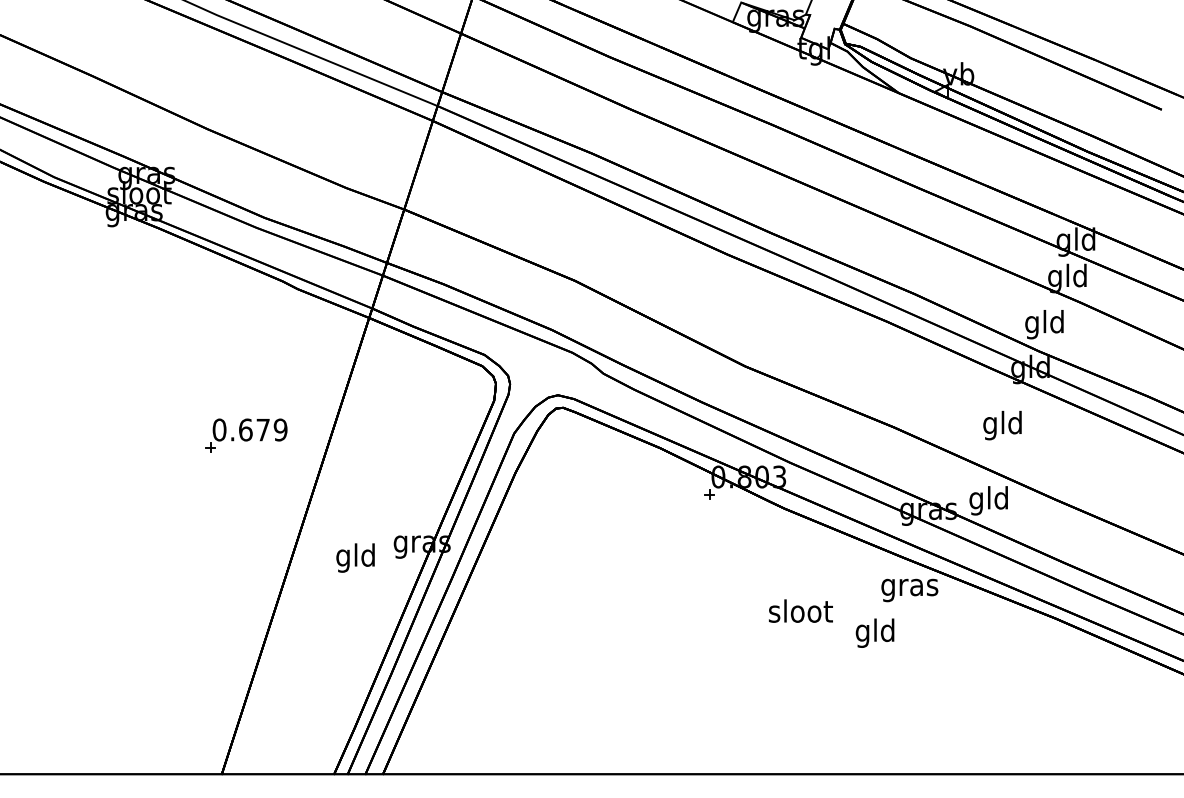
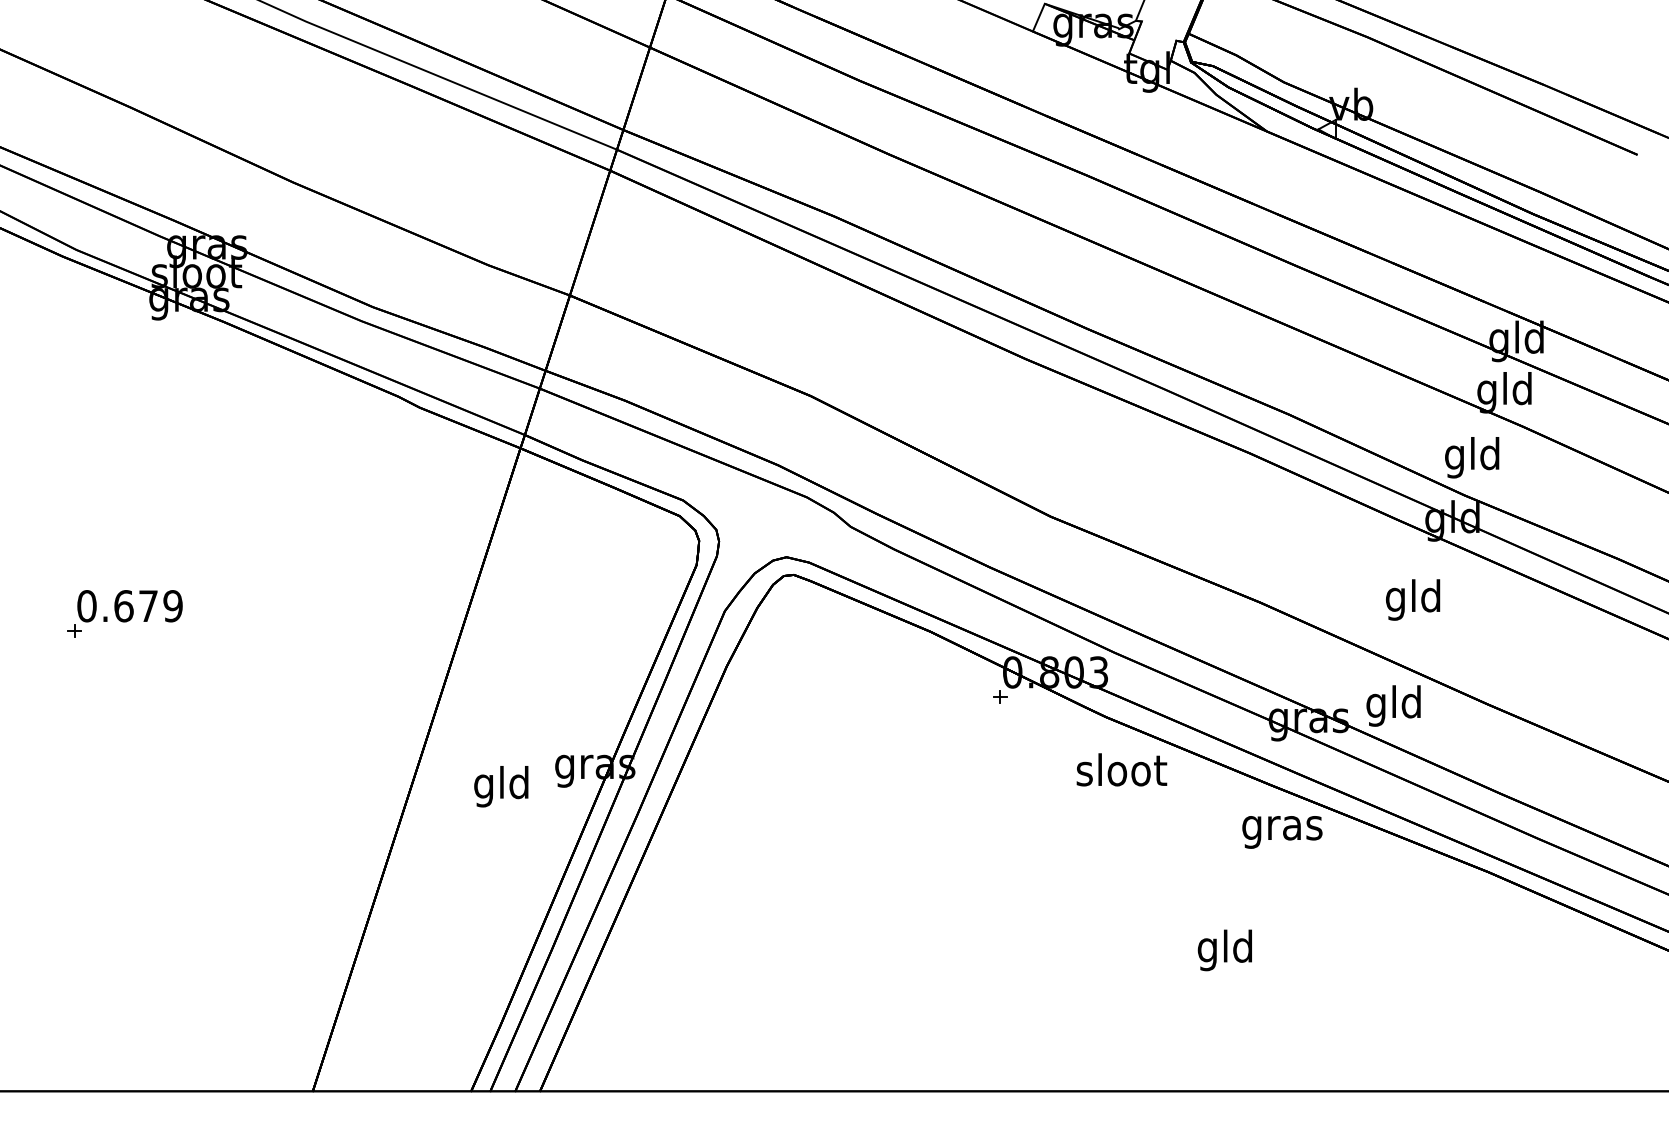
part: (246, 435) -> (124, 613), moved
text: (800, 610) -> (1121, 768), moved
text: (874, 632) -> (1224, 949), moved

